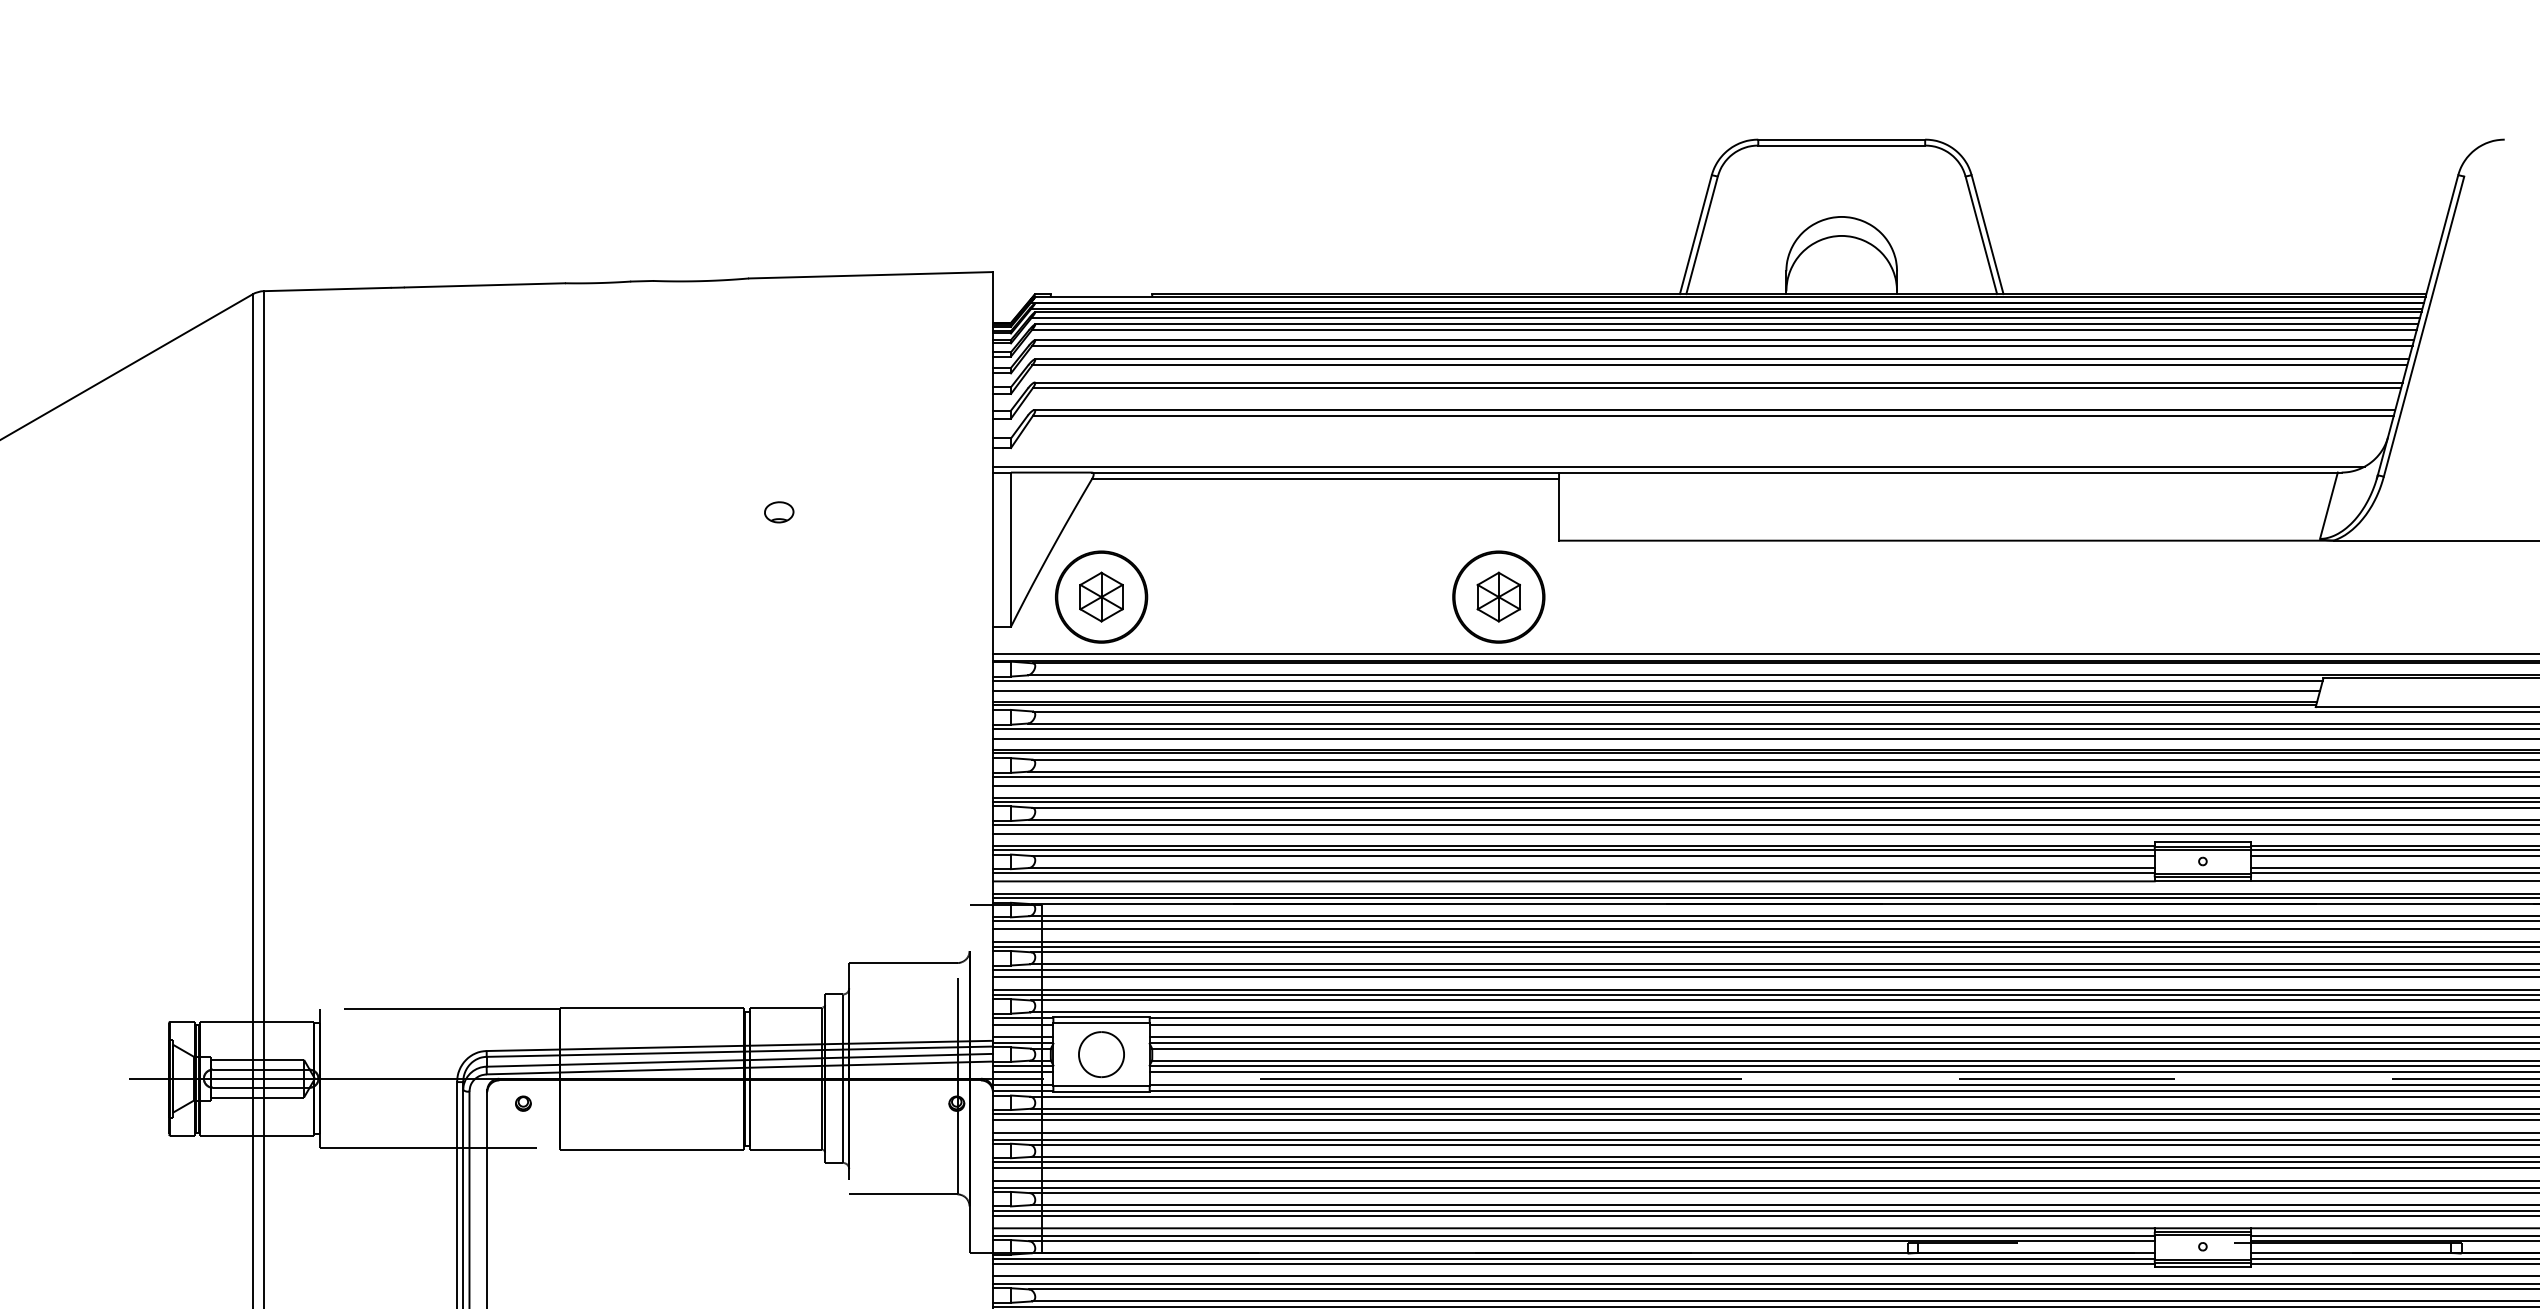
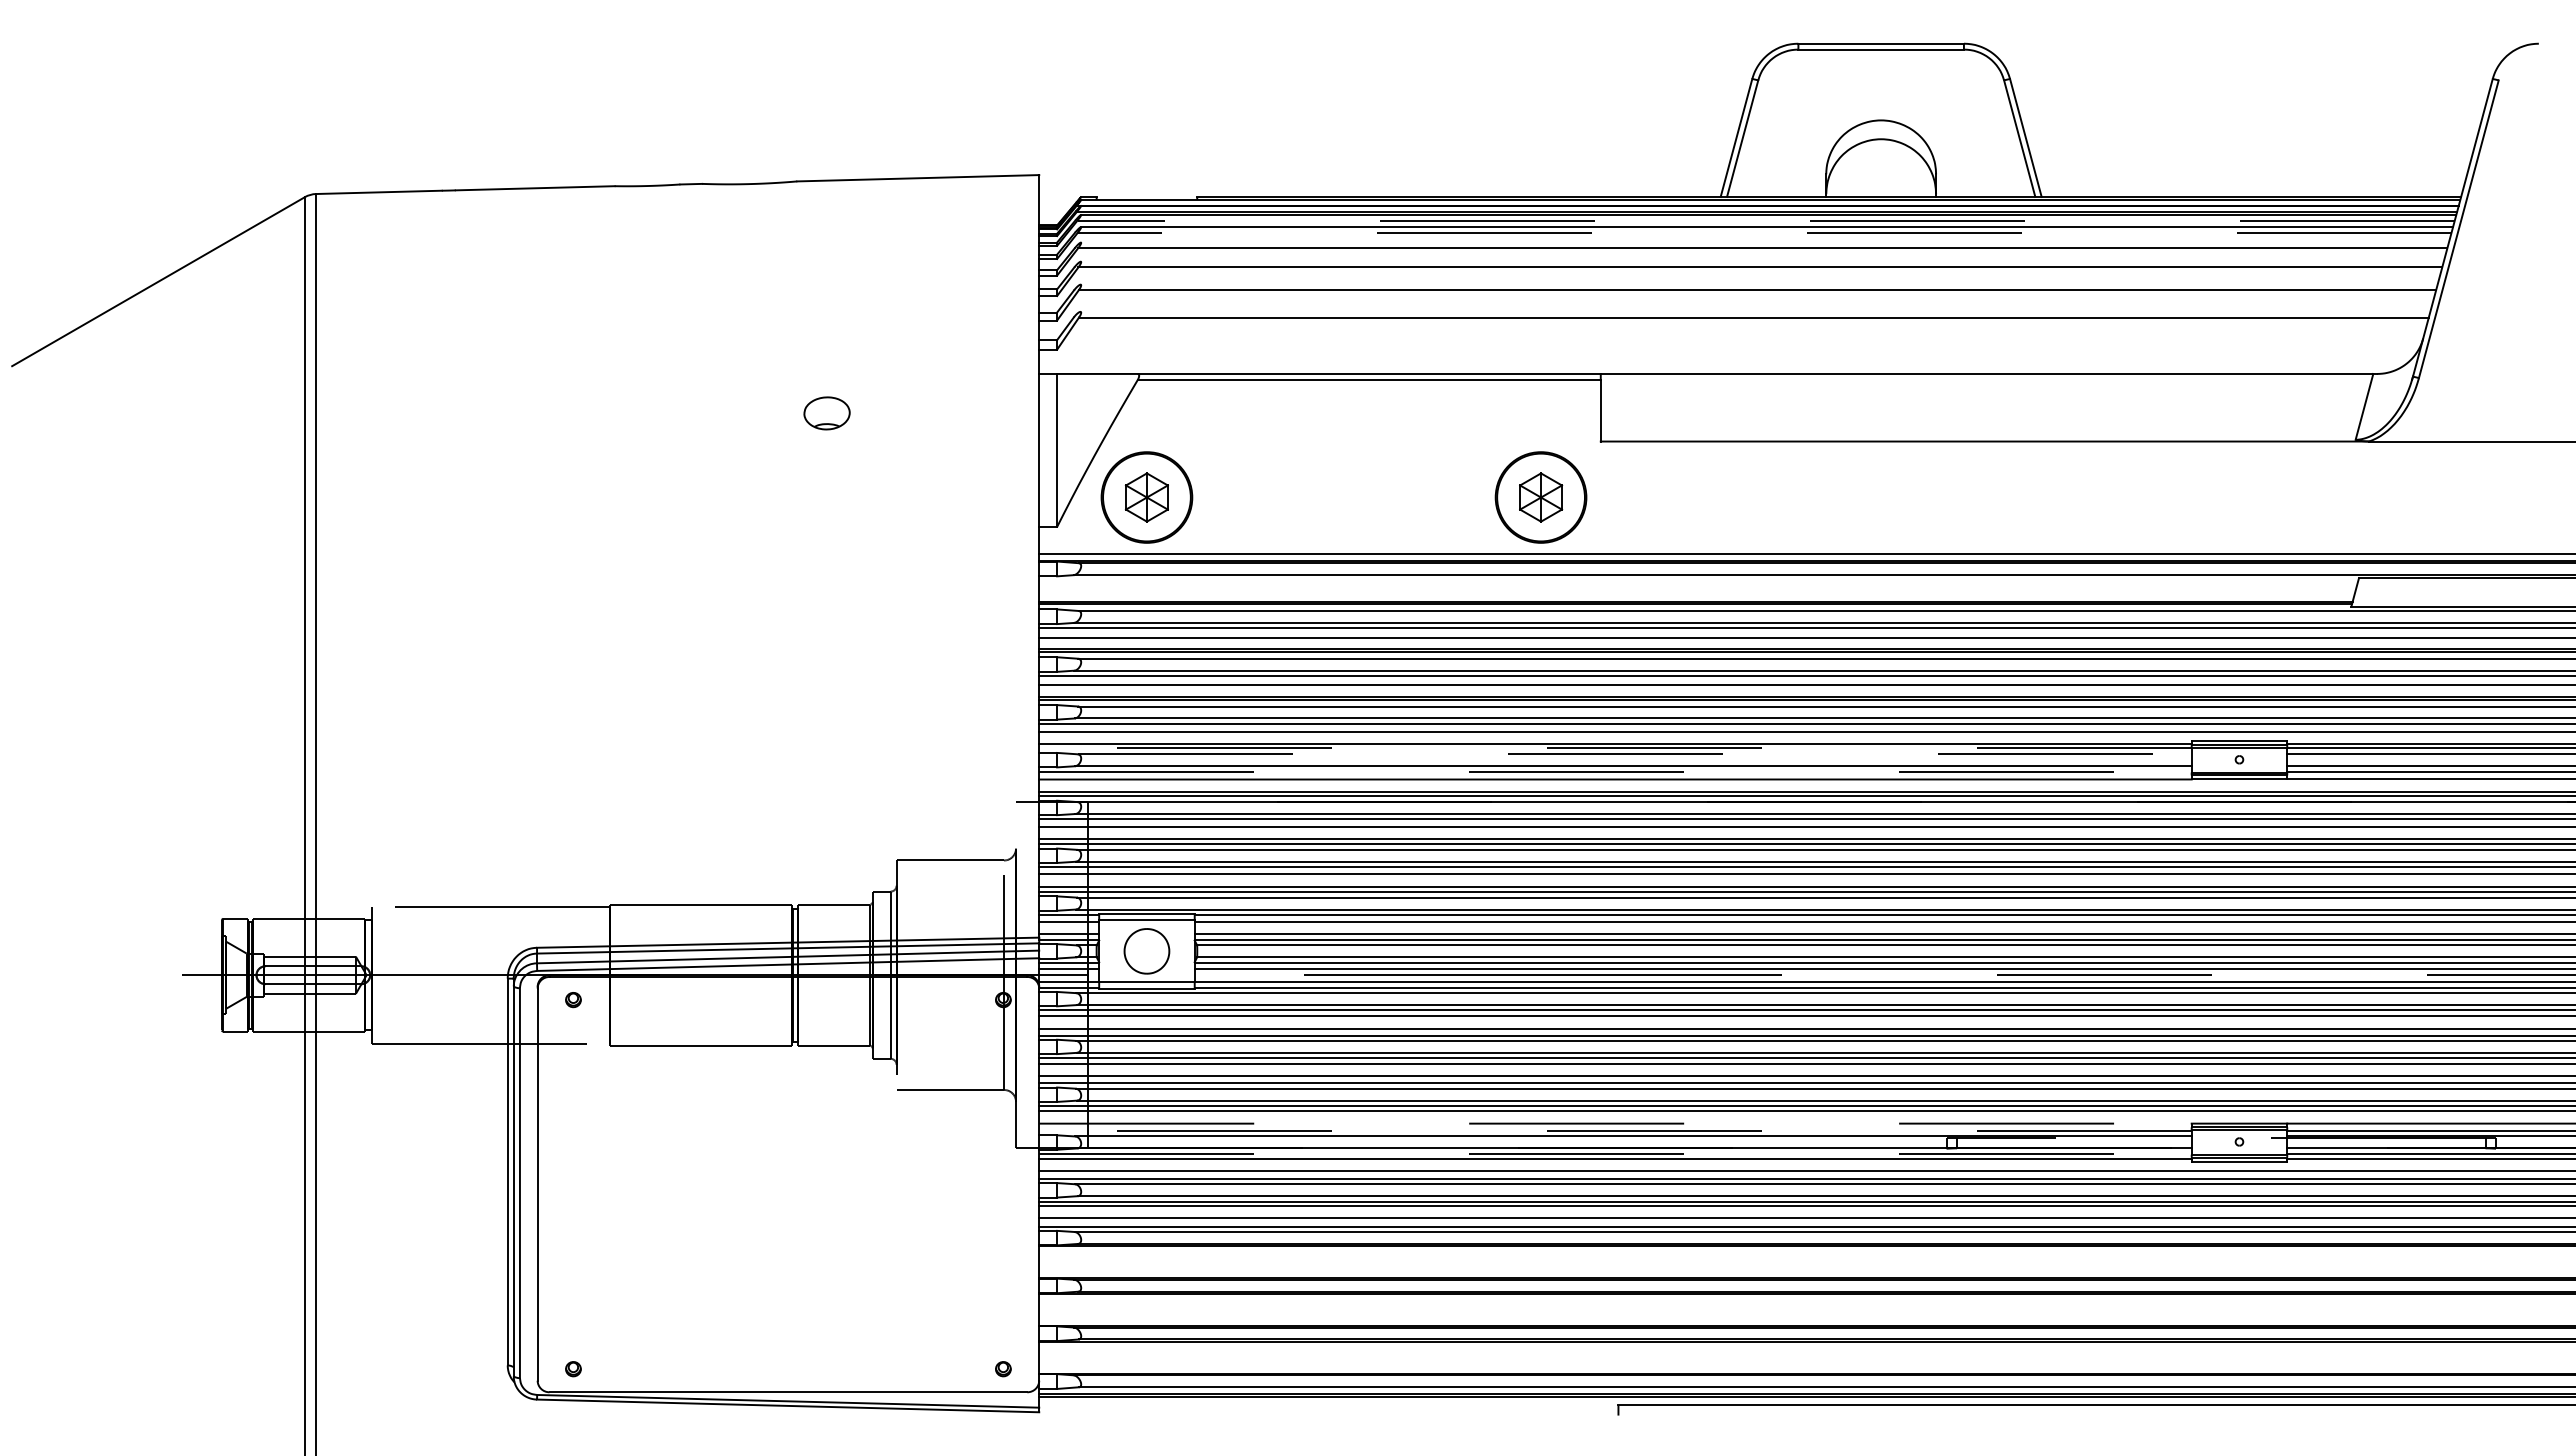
line: (1726, 317) -> (1766, 220), solid -> dashed
line: (1724, 329) -> (1764, 232), solid -> dashed
line: (1724, 340) -> (1764, 242), removed
line: (1721, 359) -> (1761, 261), removed
line: (1718, 382) -> (1758, 284), removed
line: (1715, 409) -> (1755, 311), removed
line: (1678, 467) -> (1719, 368), removed
part: (779, 512) -> (827, 413), size x1.6
line: (1657, 680) -> (1698, 580), removed
line: (1656, 690) -> (1697, 590), removed
line: (1572, 850) -> (1614, 748), solid -> dashed
line: (1593, 856) -> (1634, 754), solid -> dashed
line: (1573, 873) -> (1615, 771), solid -> dashed
line: (1573, 1228) -> (1615, 1123), solid -> dashed
line: (1572, 1236) -> (1614, 1131), solid -> dashed
line: (1573, 1259) -> (1615, 1154), solid -> dashed

